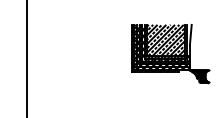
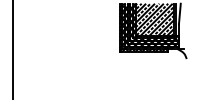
hatch: (199, 75) -> (188, 55), removed

